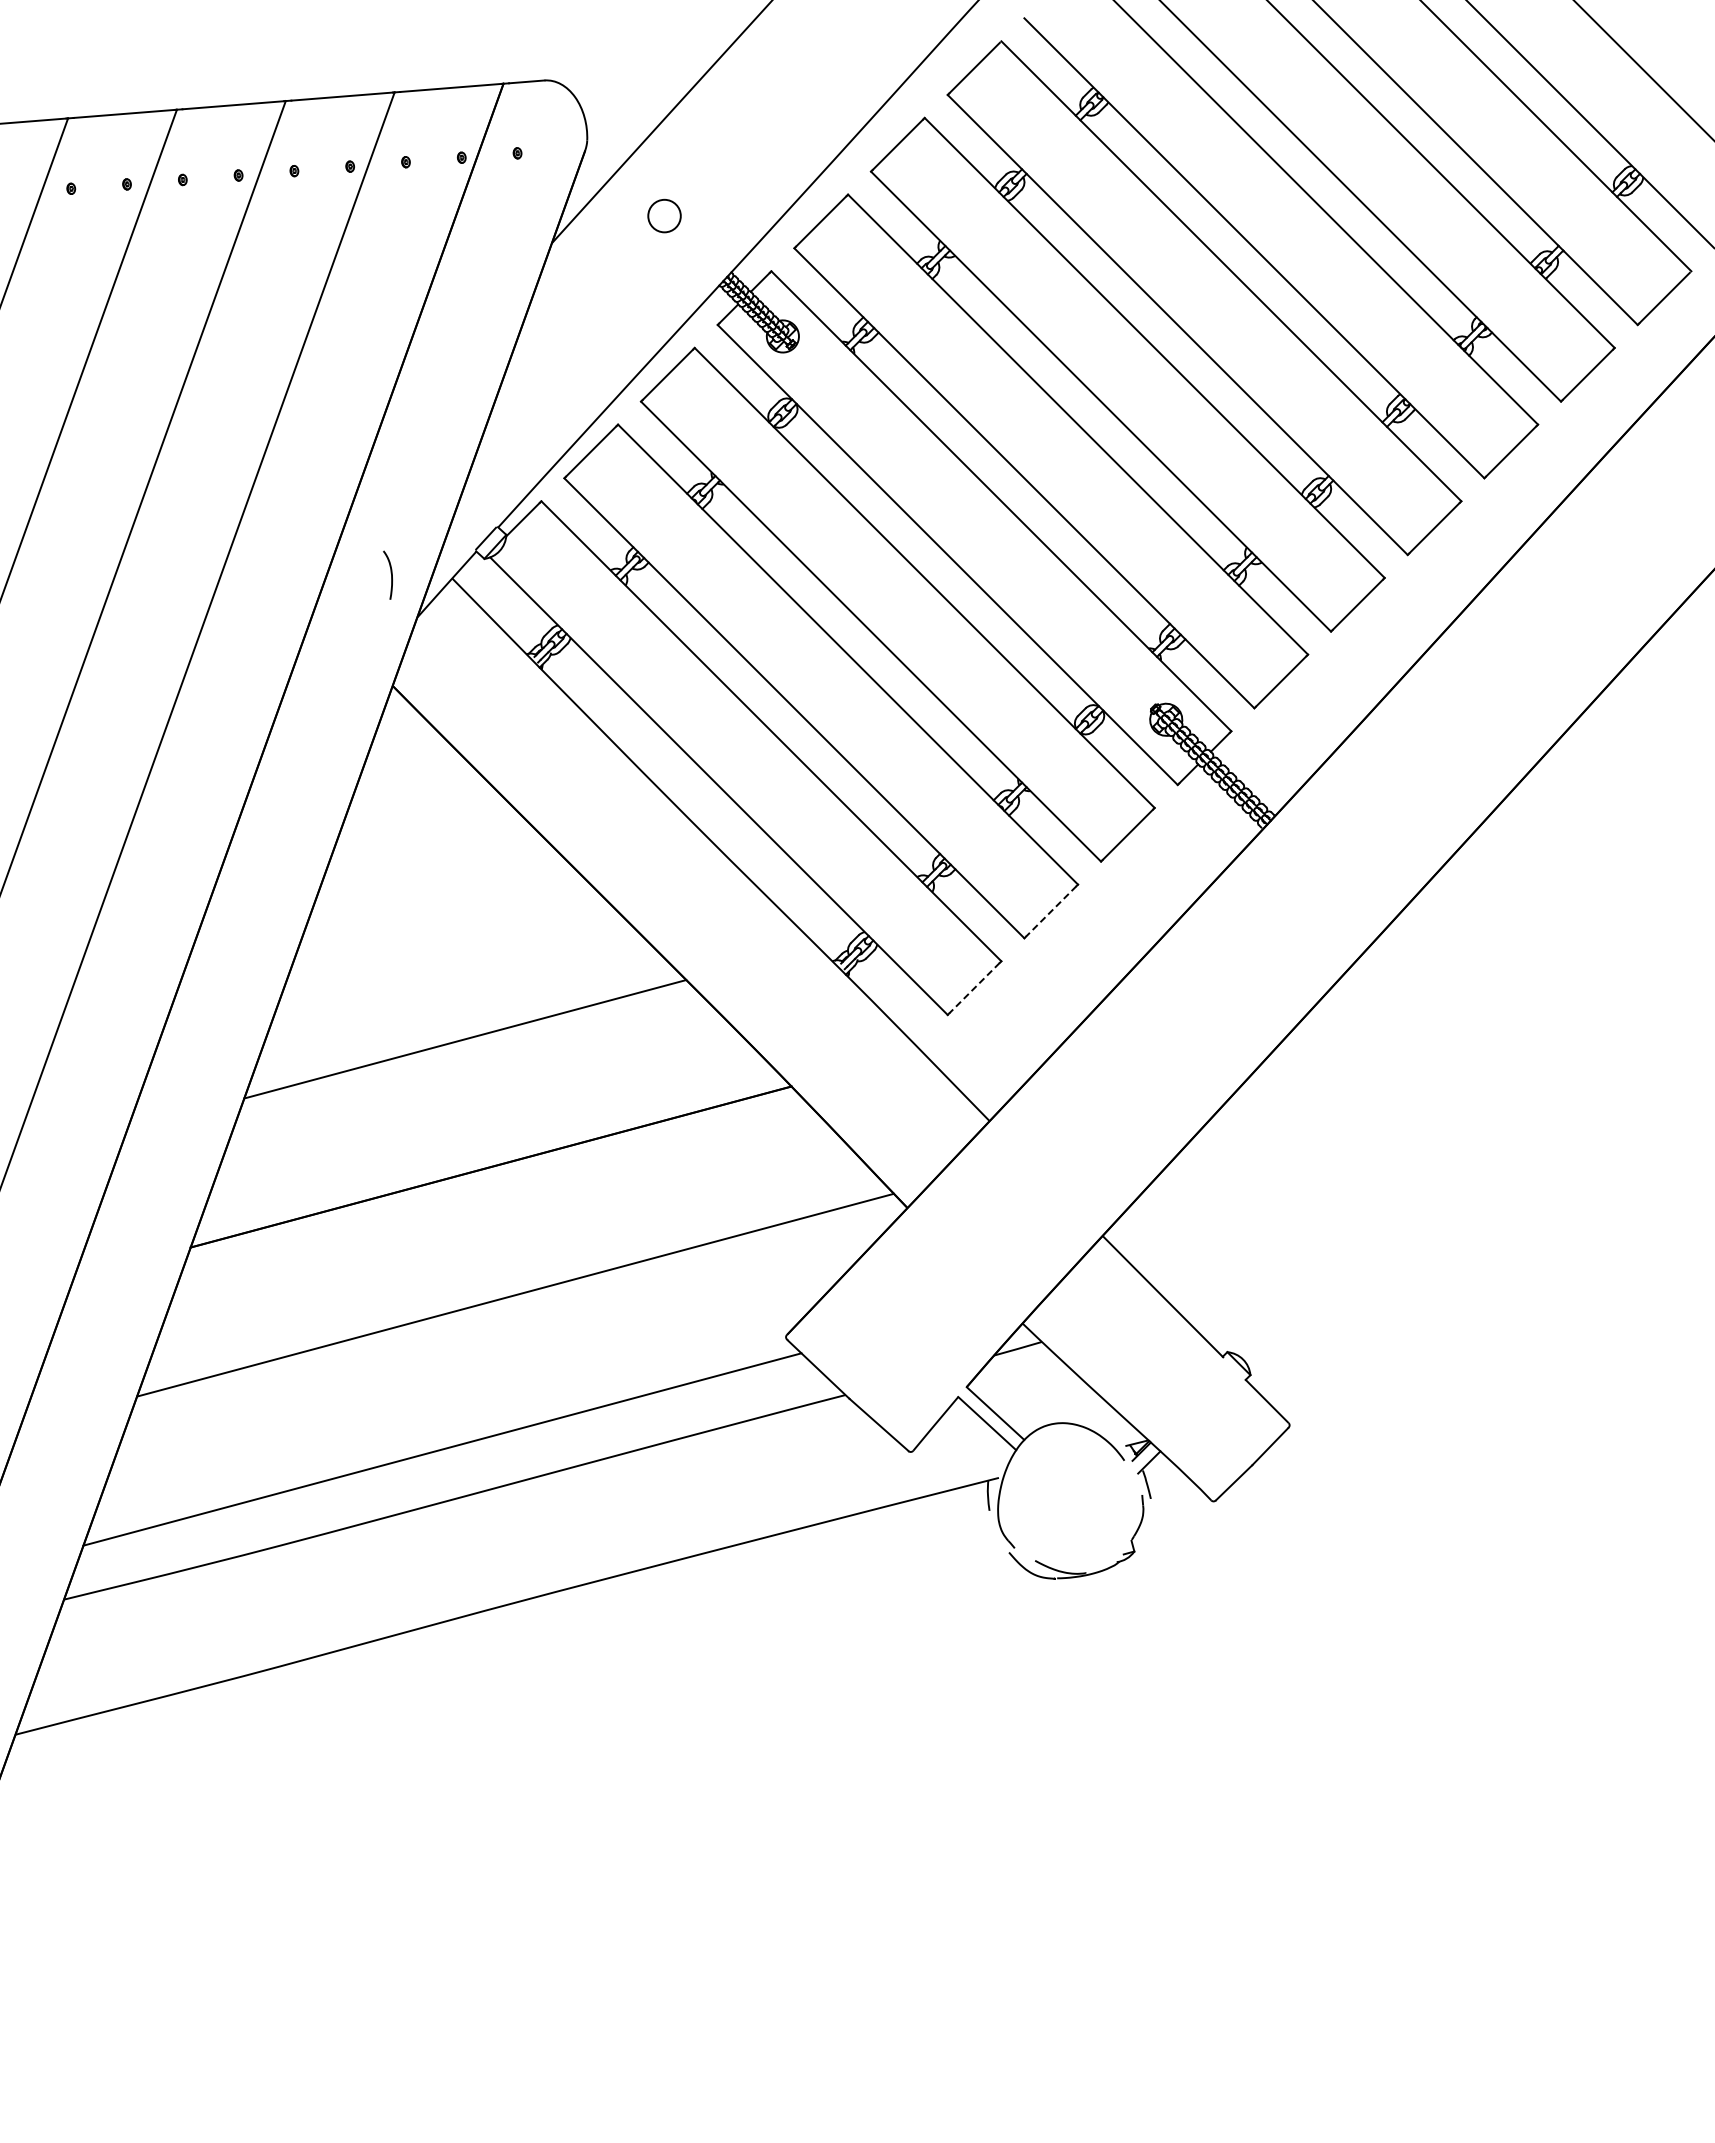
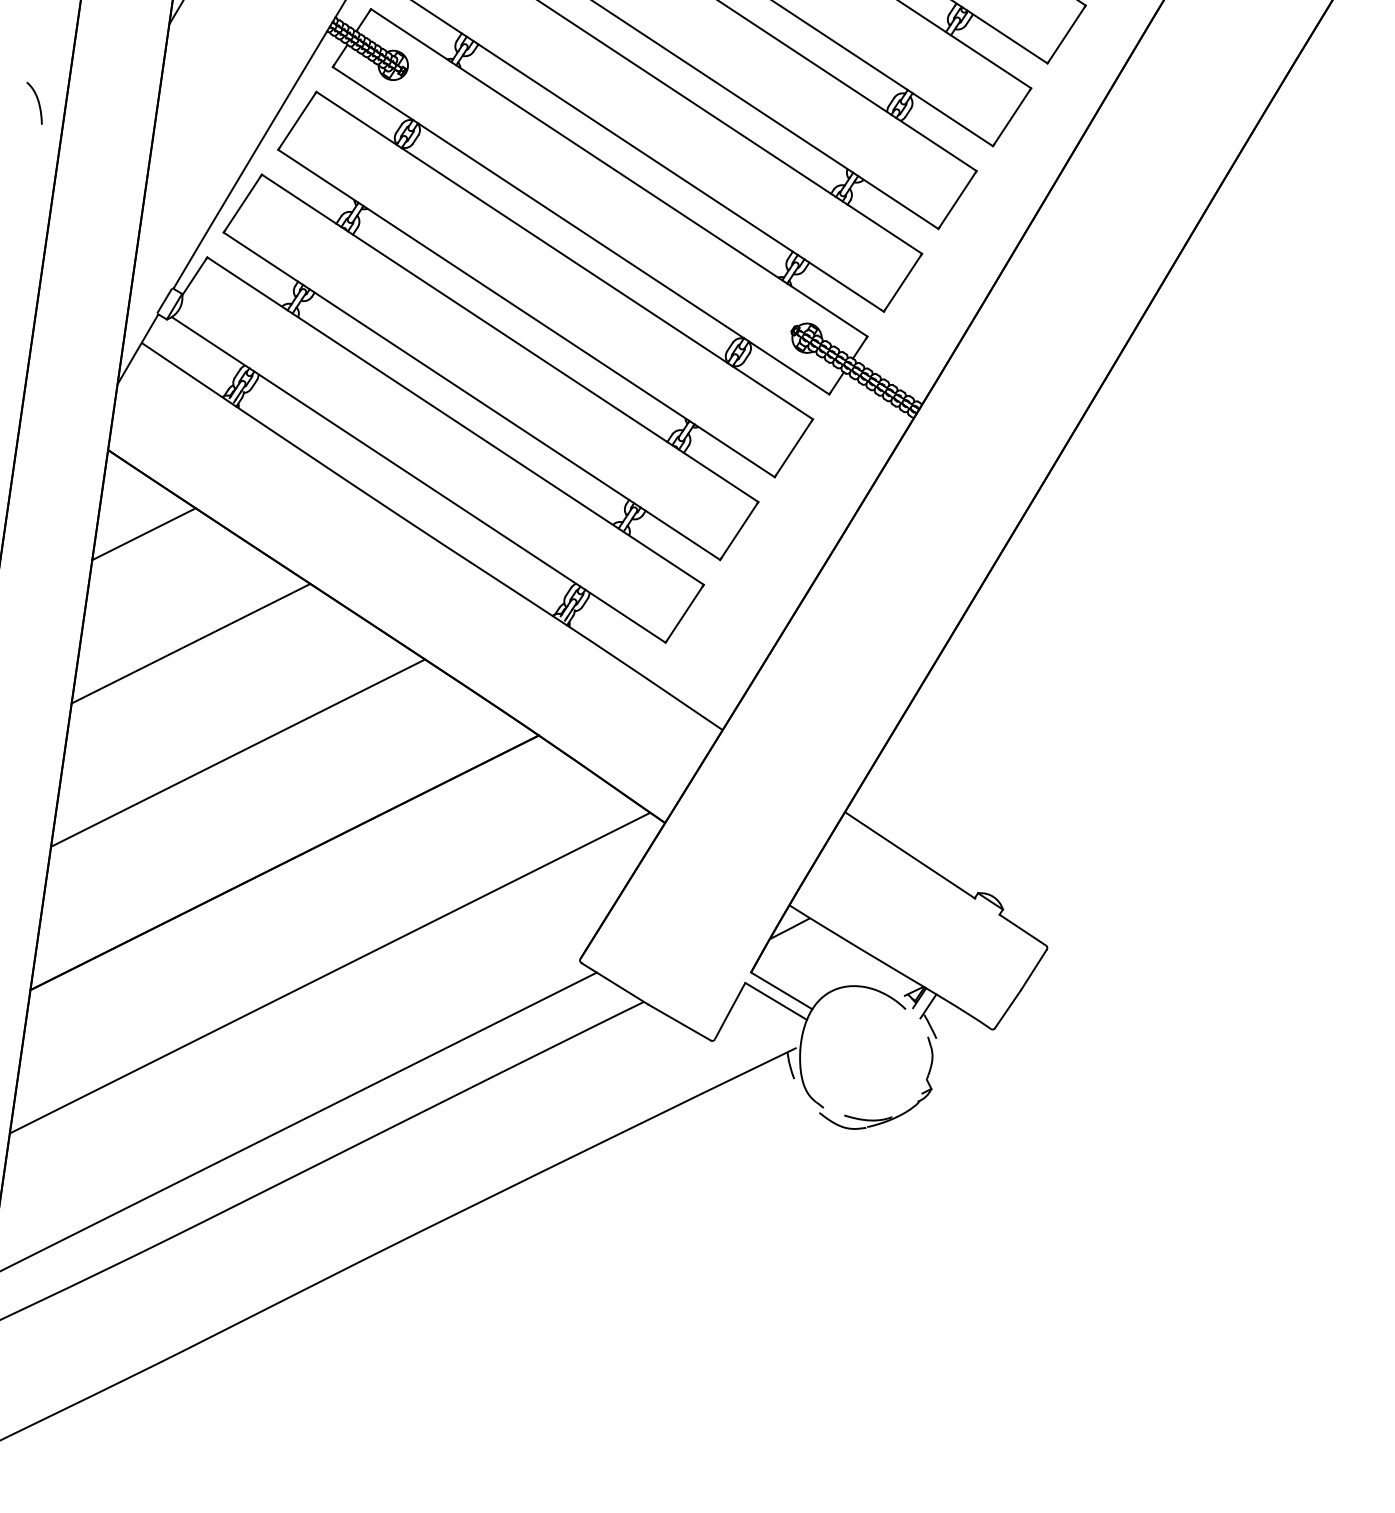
part: (387, 574) -> (34, 102), moved
line: (412, 783) -> (143, 533), added
line: (438, 911) -> (190, 643), added
line: (1051, 911) -> (739, 530), dashed -> solid
line: (974, 988) -> (684, 614), dashed -> solid

